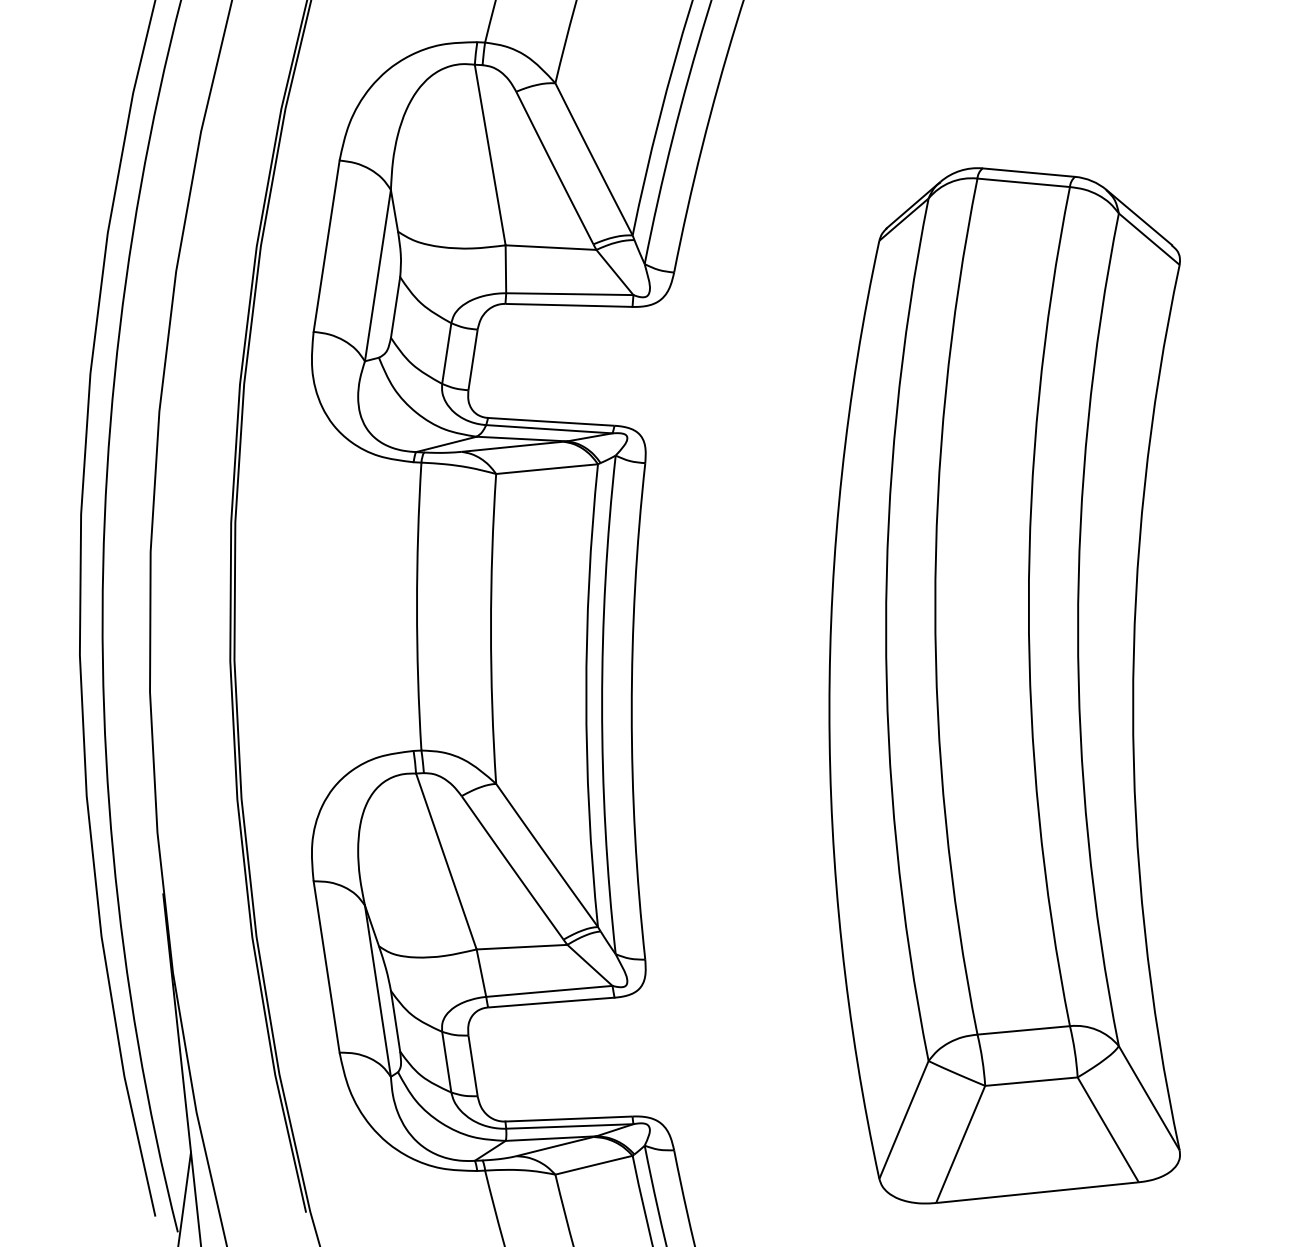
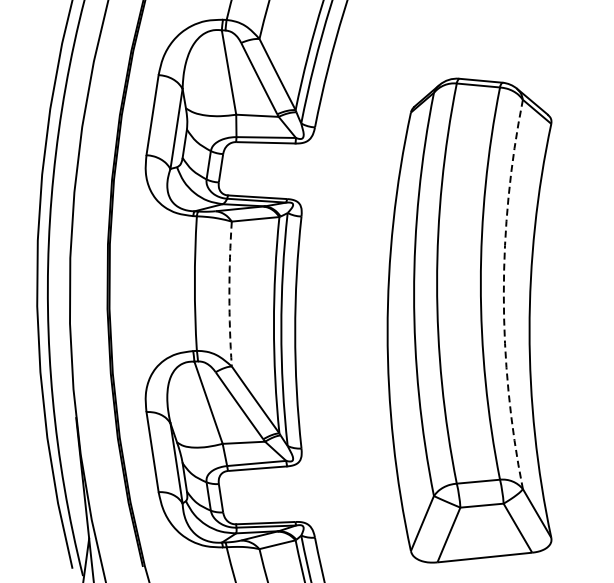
arc: (491, 629) -> (229, 294), solid -> dashed
arc: (1077, 629) -> (503, 294), solid -> dashed

